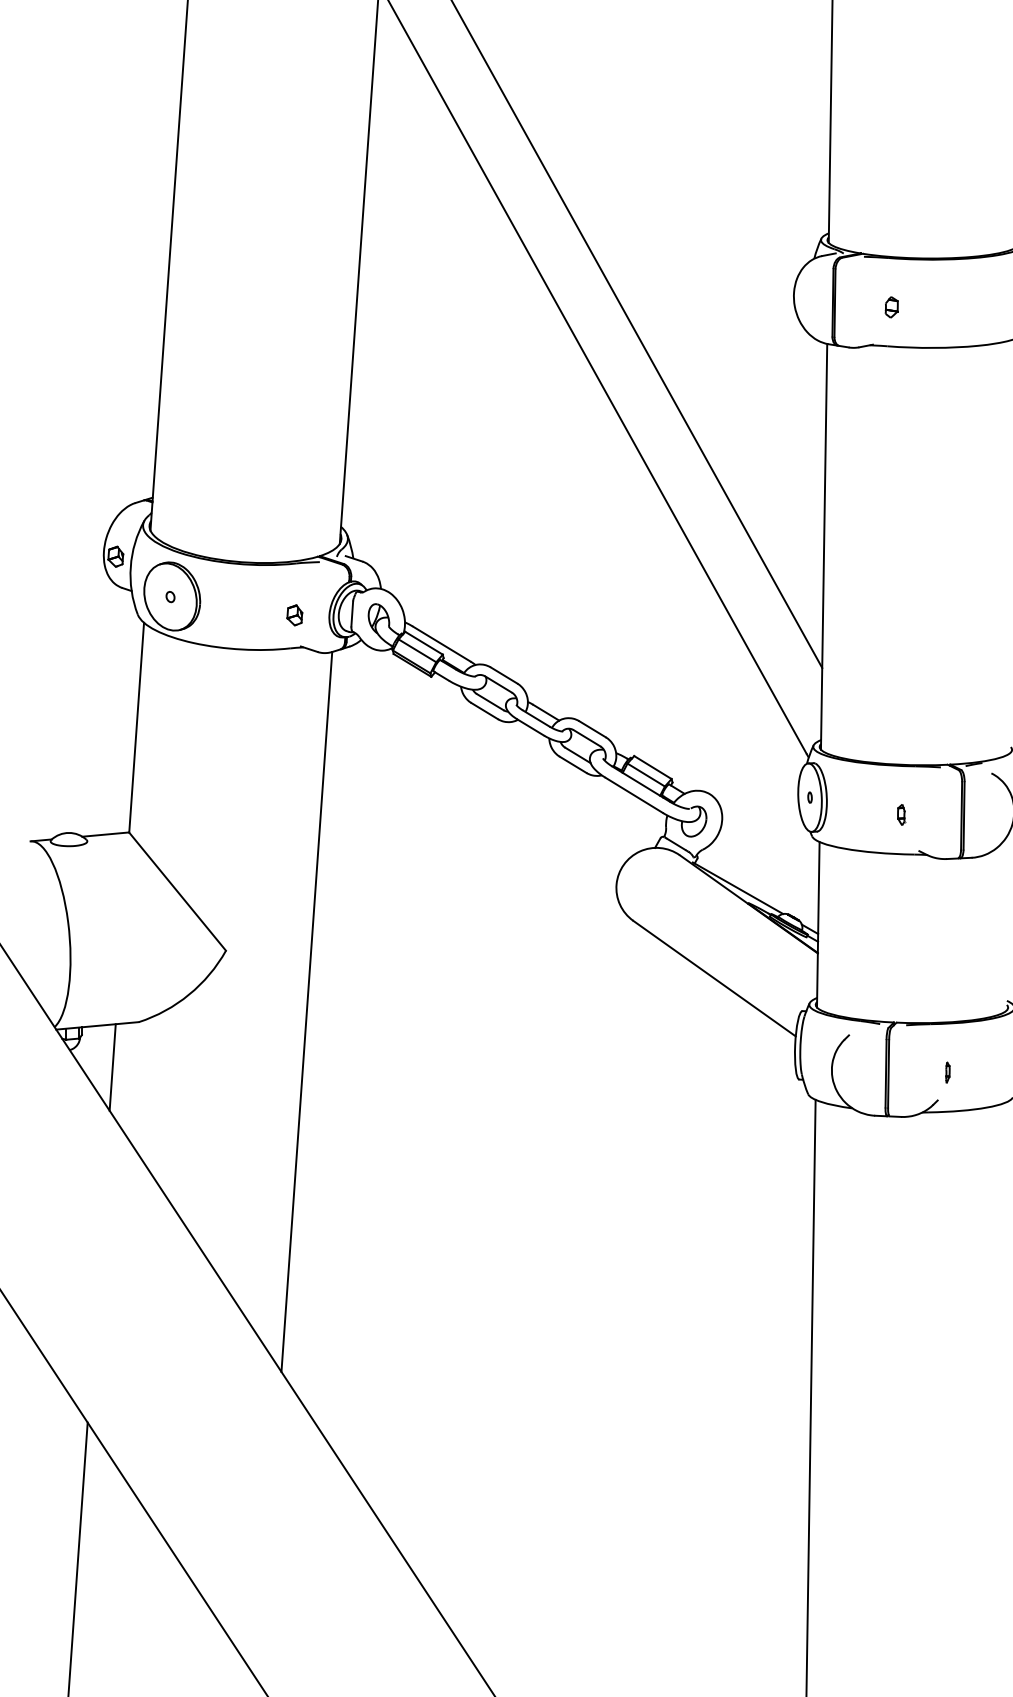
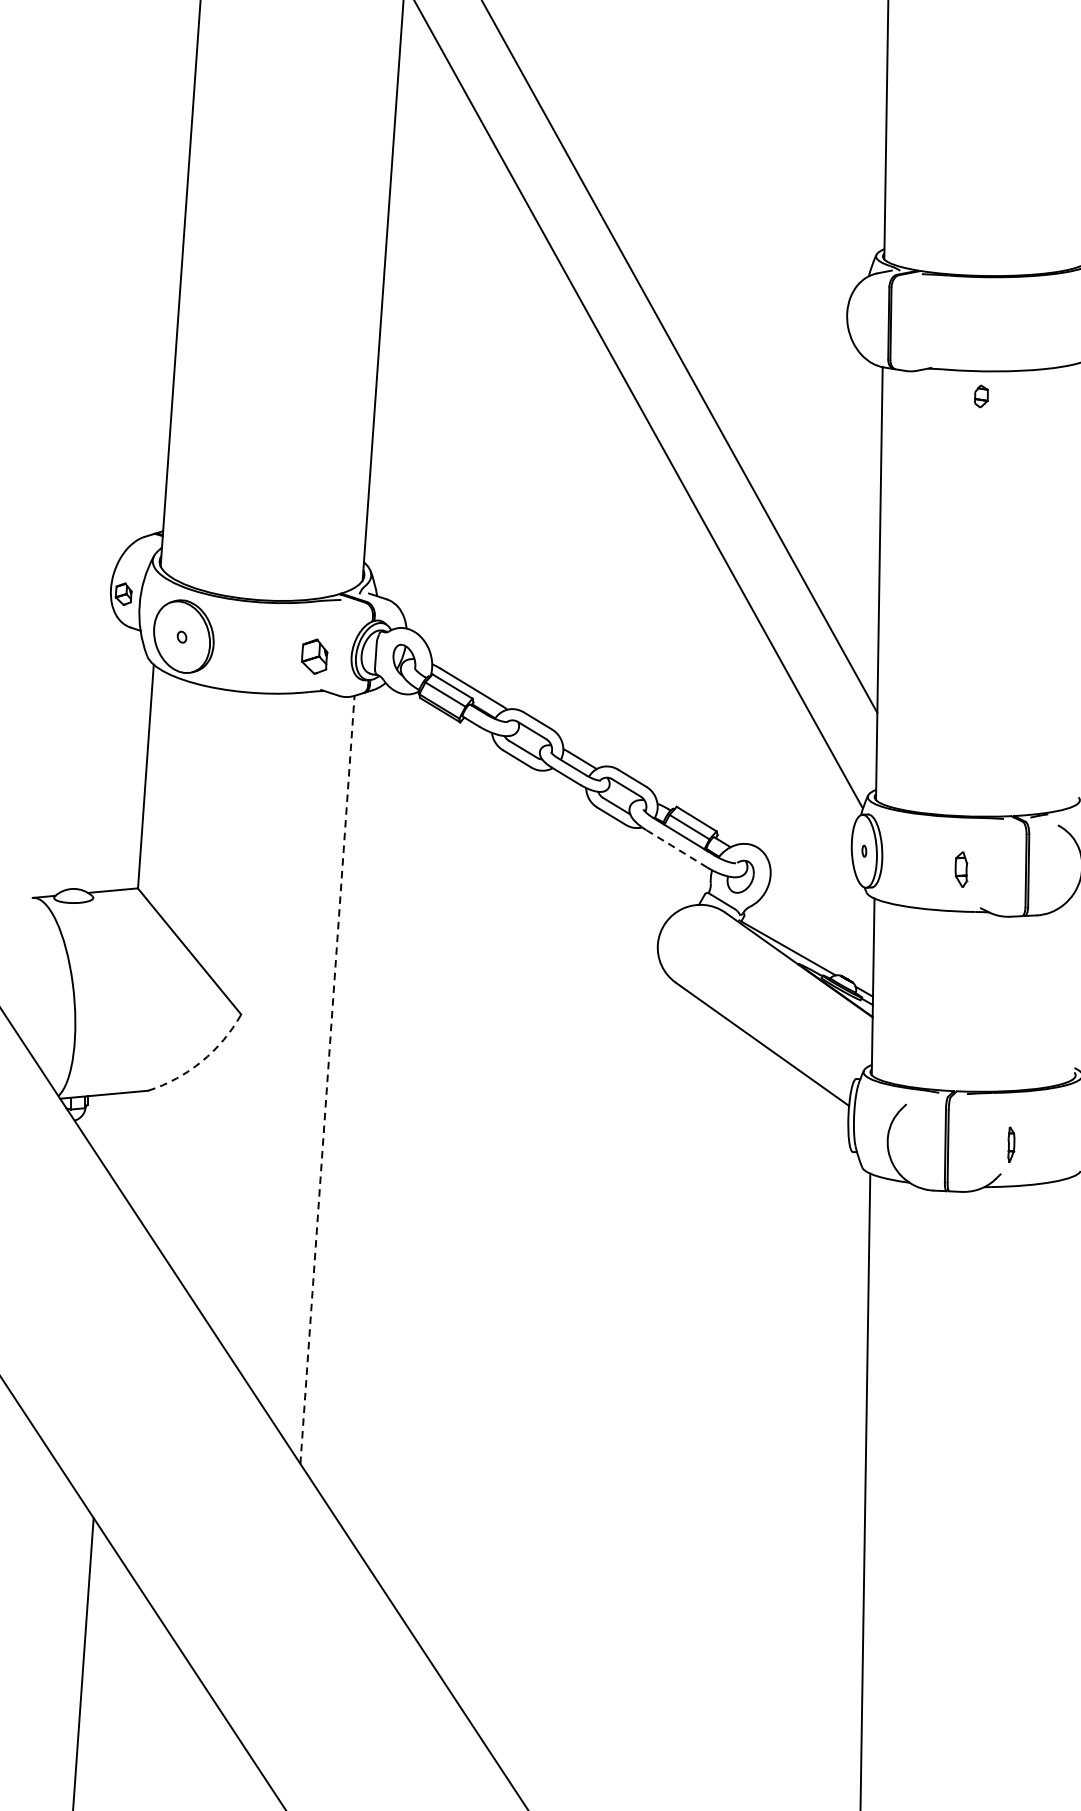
part: (891, 307) -> (981, 396), moved
part: (294, 615) -> (314, 656), size x1.6
line: (633, 795) -> (675, 848), solid -> dashed
part: (901, 814) -> (961, 869), size x1.6
arc: (189, 994) -> (202, 1061), solid -> dashed
line: (306, 1011) -> (327, 1079), solid -> dashed
line: (112, 1067) -> (120, 1139), removed
part: (947, 1072) -> (1011, 1144), size x1.6

